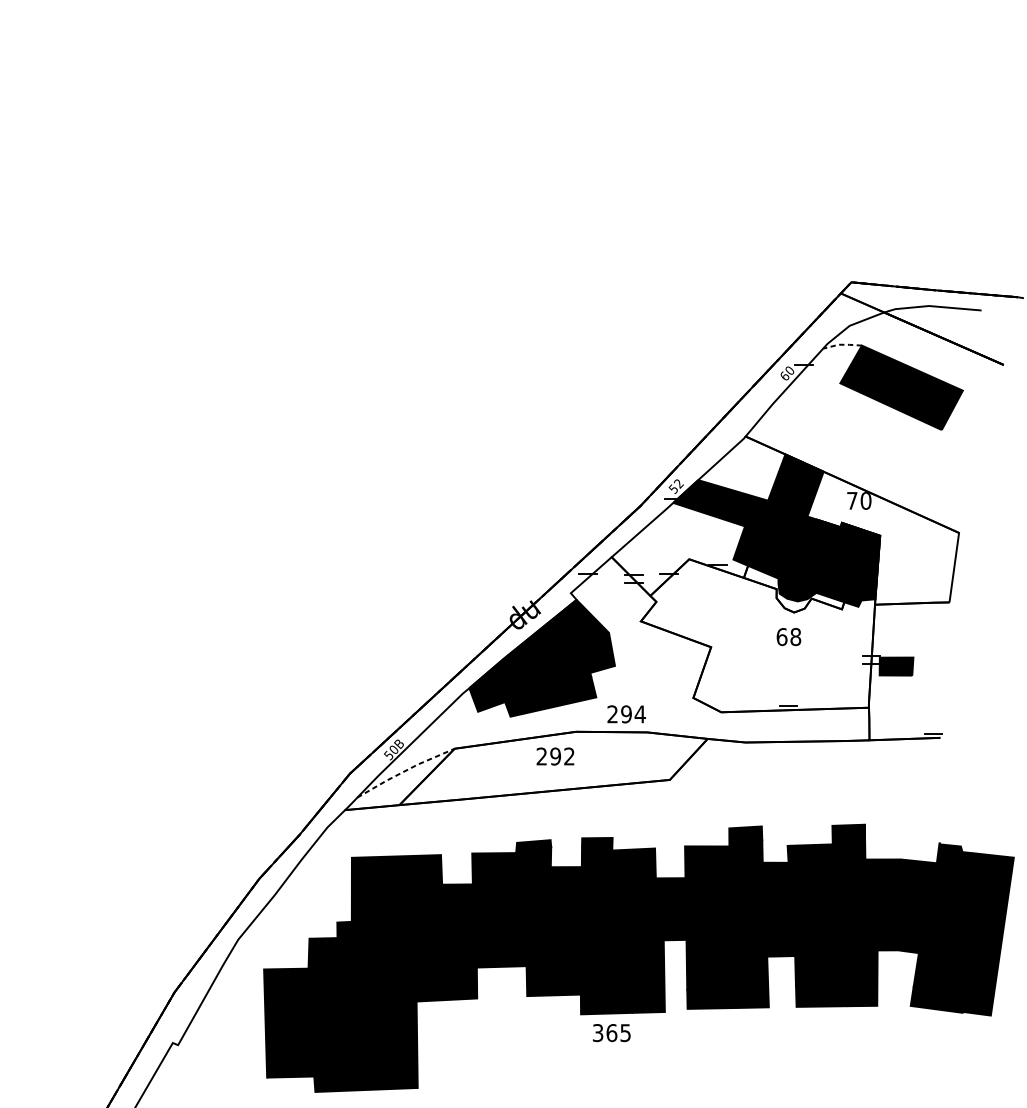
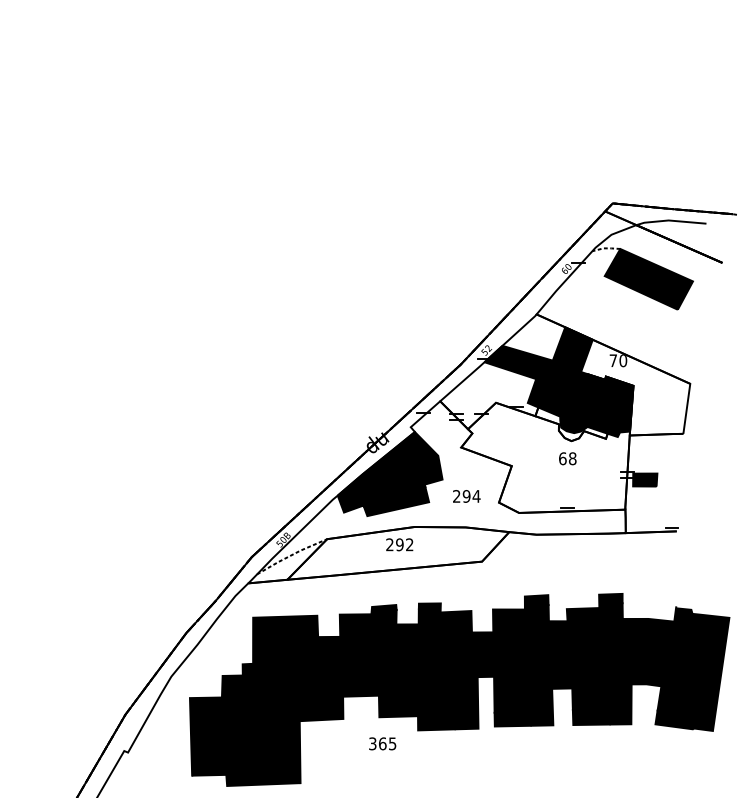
text: (626, 714) -> (466, 496), moved
text: (611, 1033) -> (382, 744), moved

